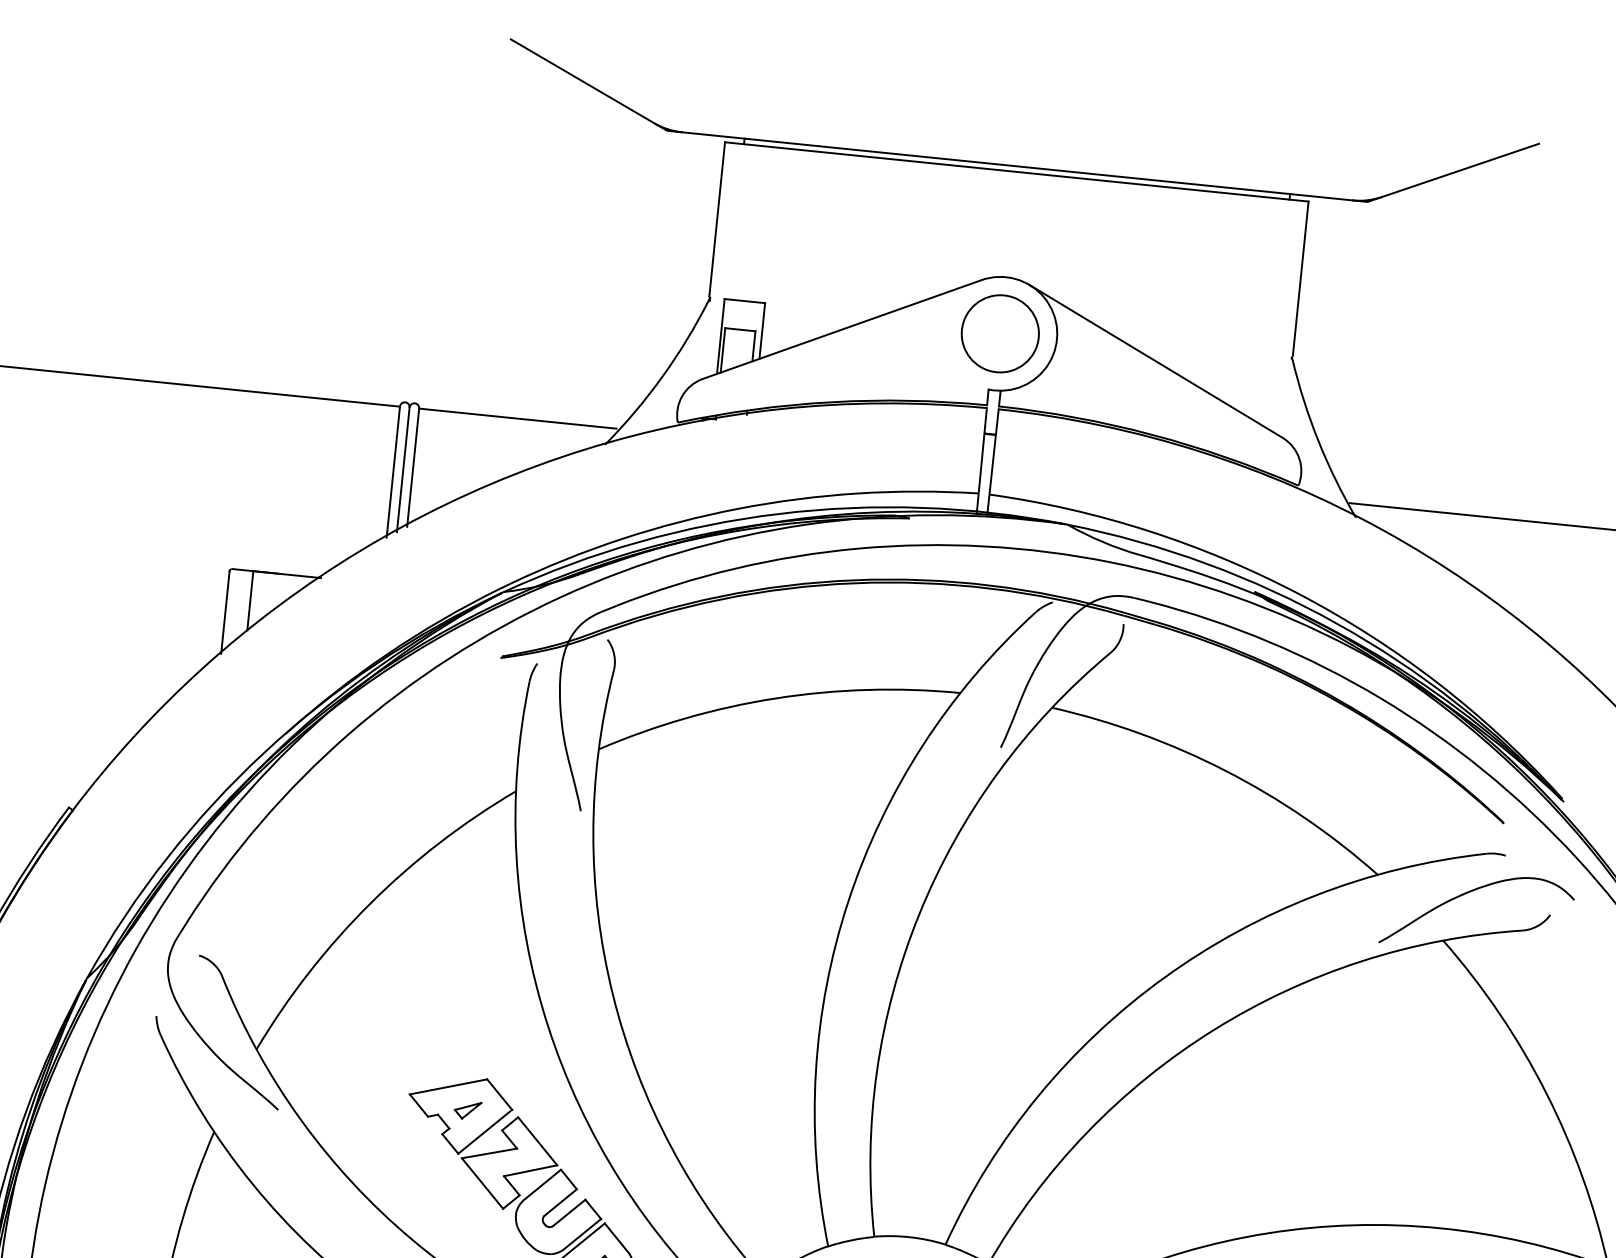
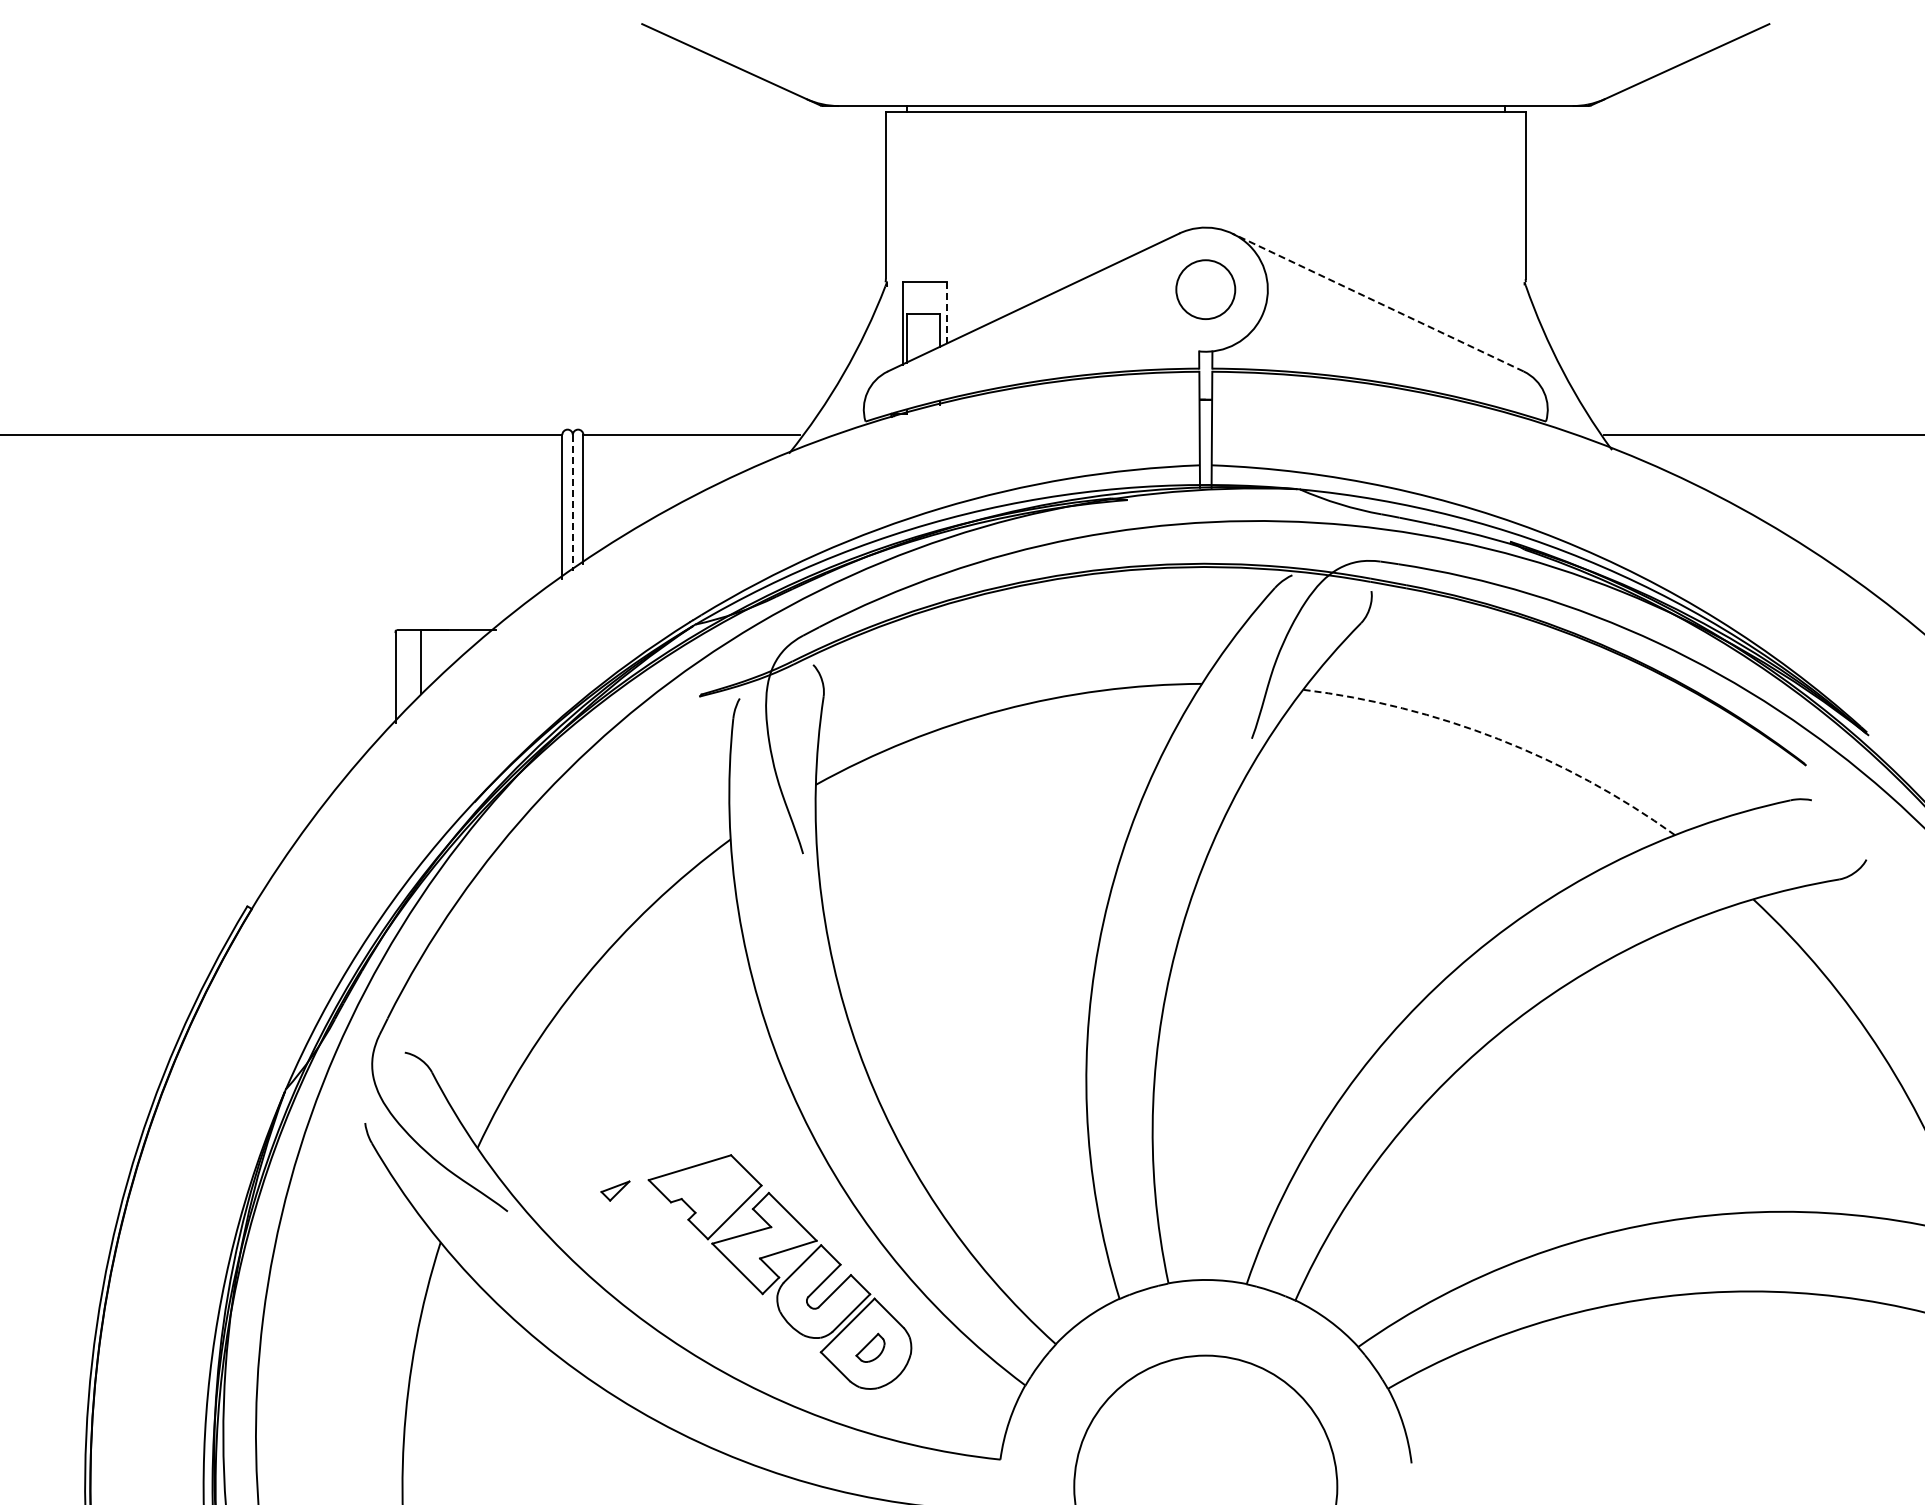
line: (762, 330) -> (947, 312), solid -> dashed
circle: (1000, 333) -> (1205, 289), size x0.7
line: (1155, 361) -> (1377, 302), solid -> dashed
line: (402, 470) -> (572, 503), solid -> dashed
arc: (1225, 770) -> (1498, 738), solid -> dashed
curve: (1469, 892) -> (1776, 844), removed
part: (467, 1109) -> (615, 1190), moved

